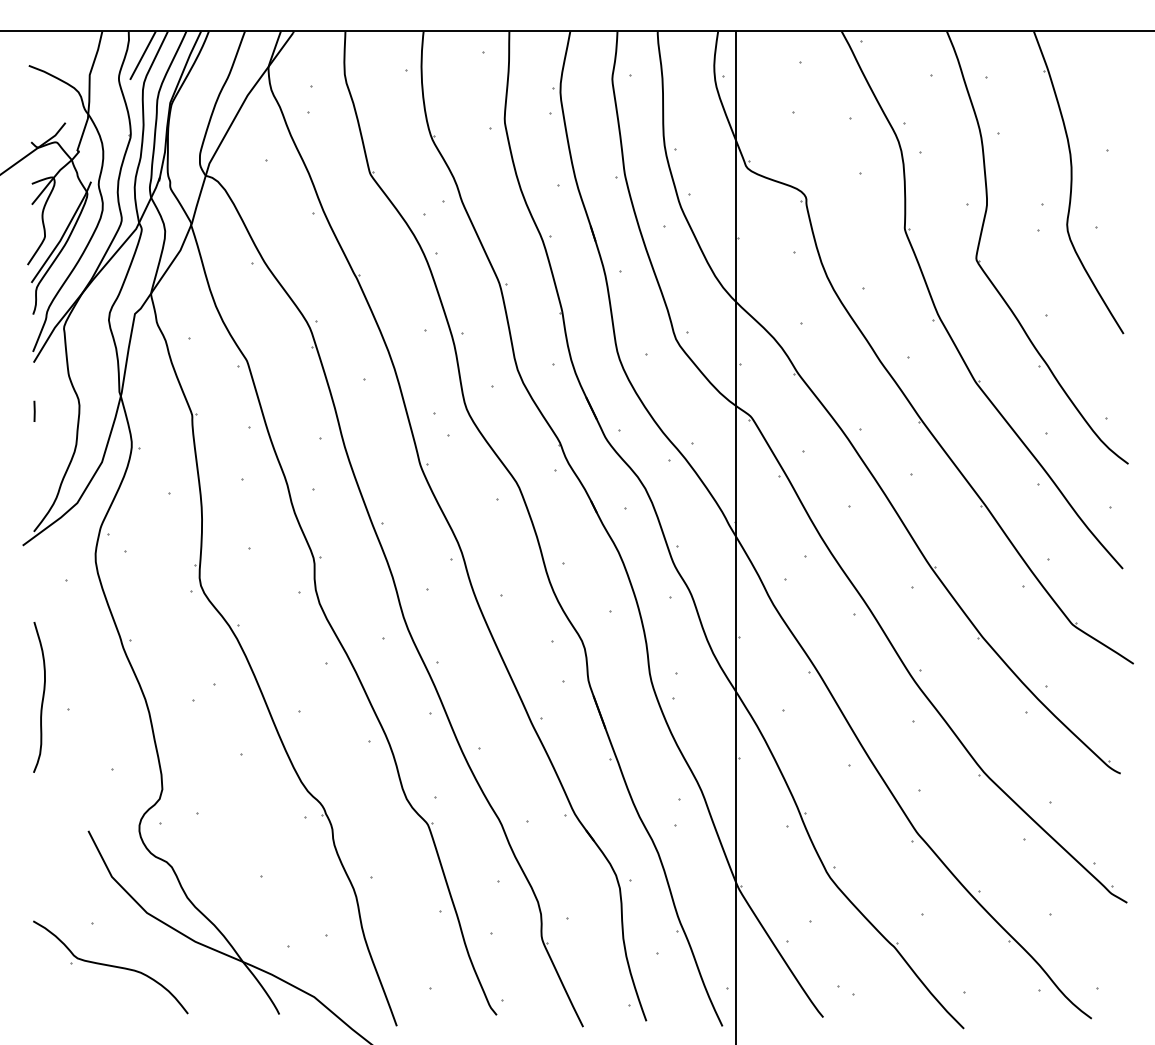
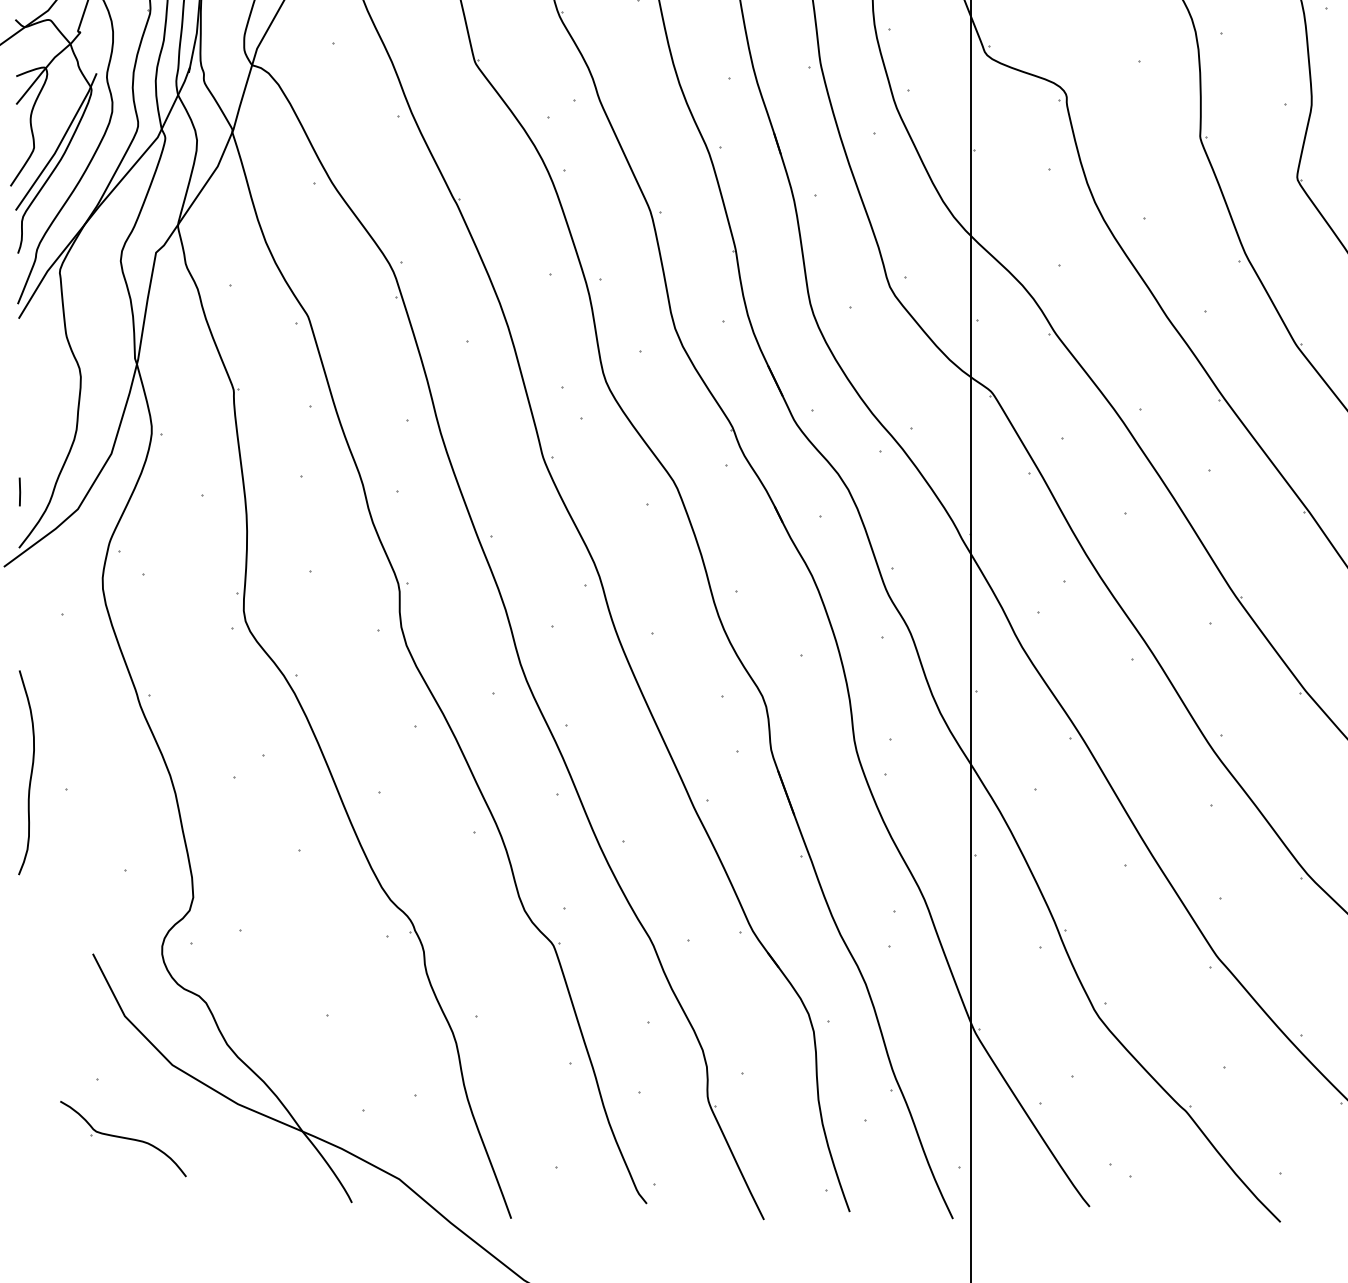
line: (34, 410) -> (19, 490), moved
part: (110, 967) -> (122, 1139), size x0.6

